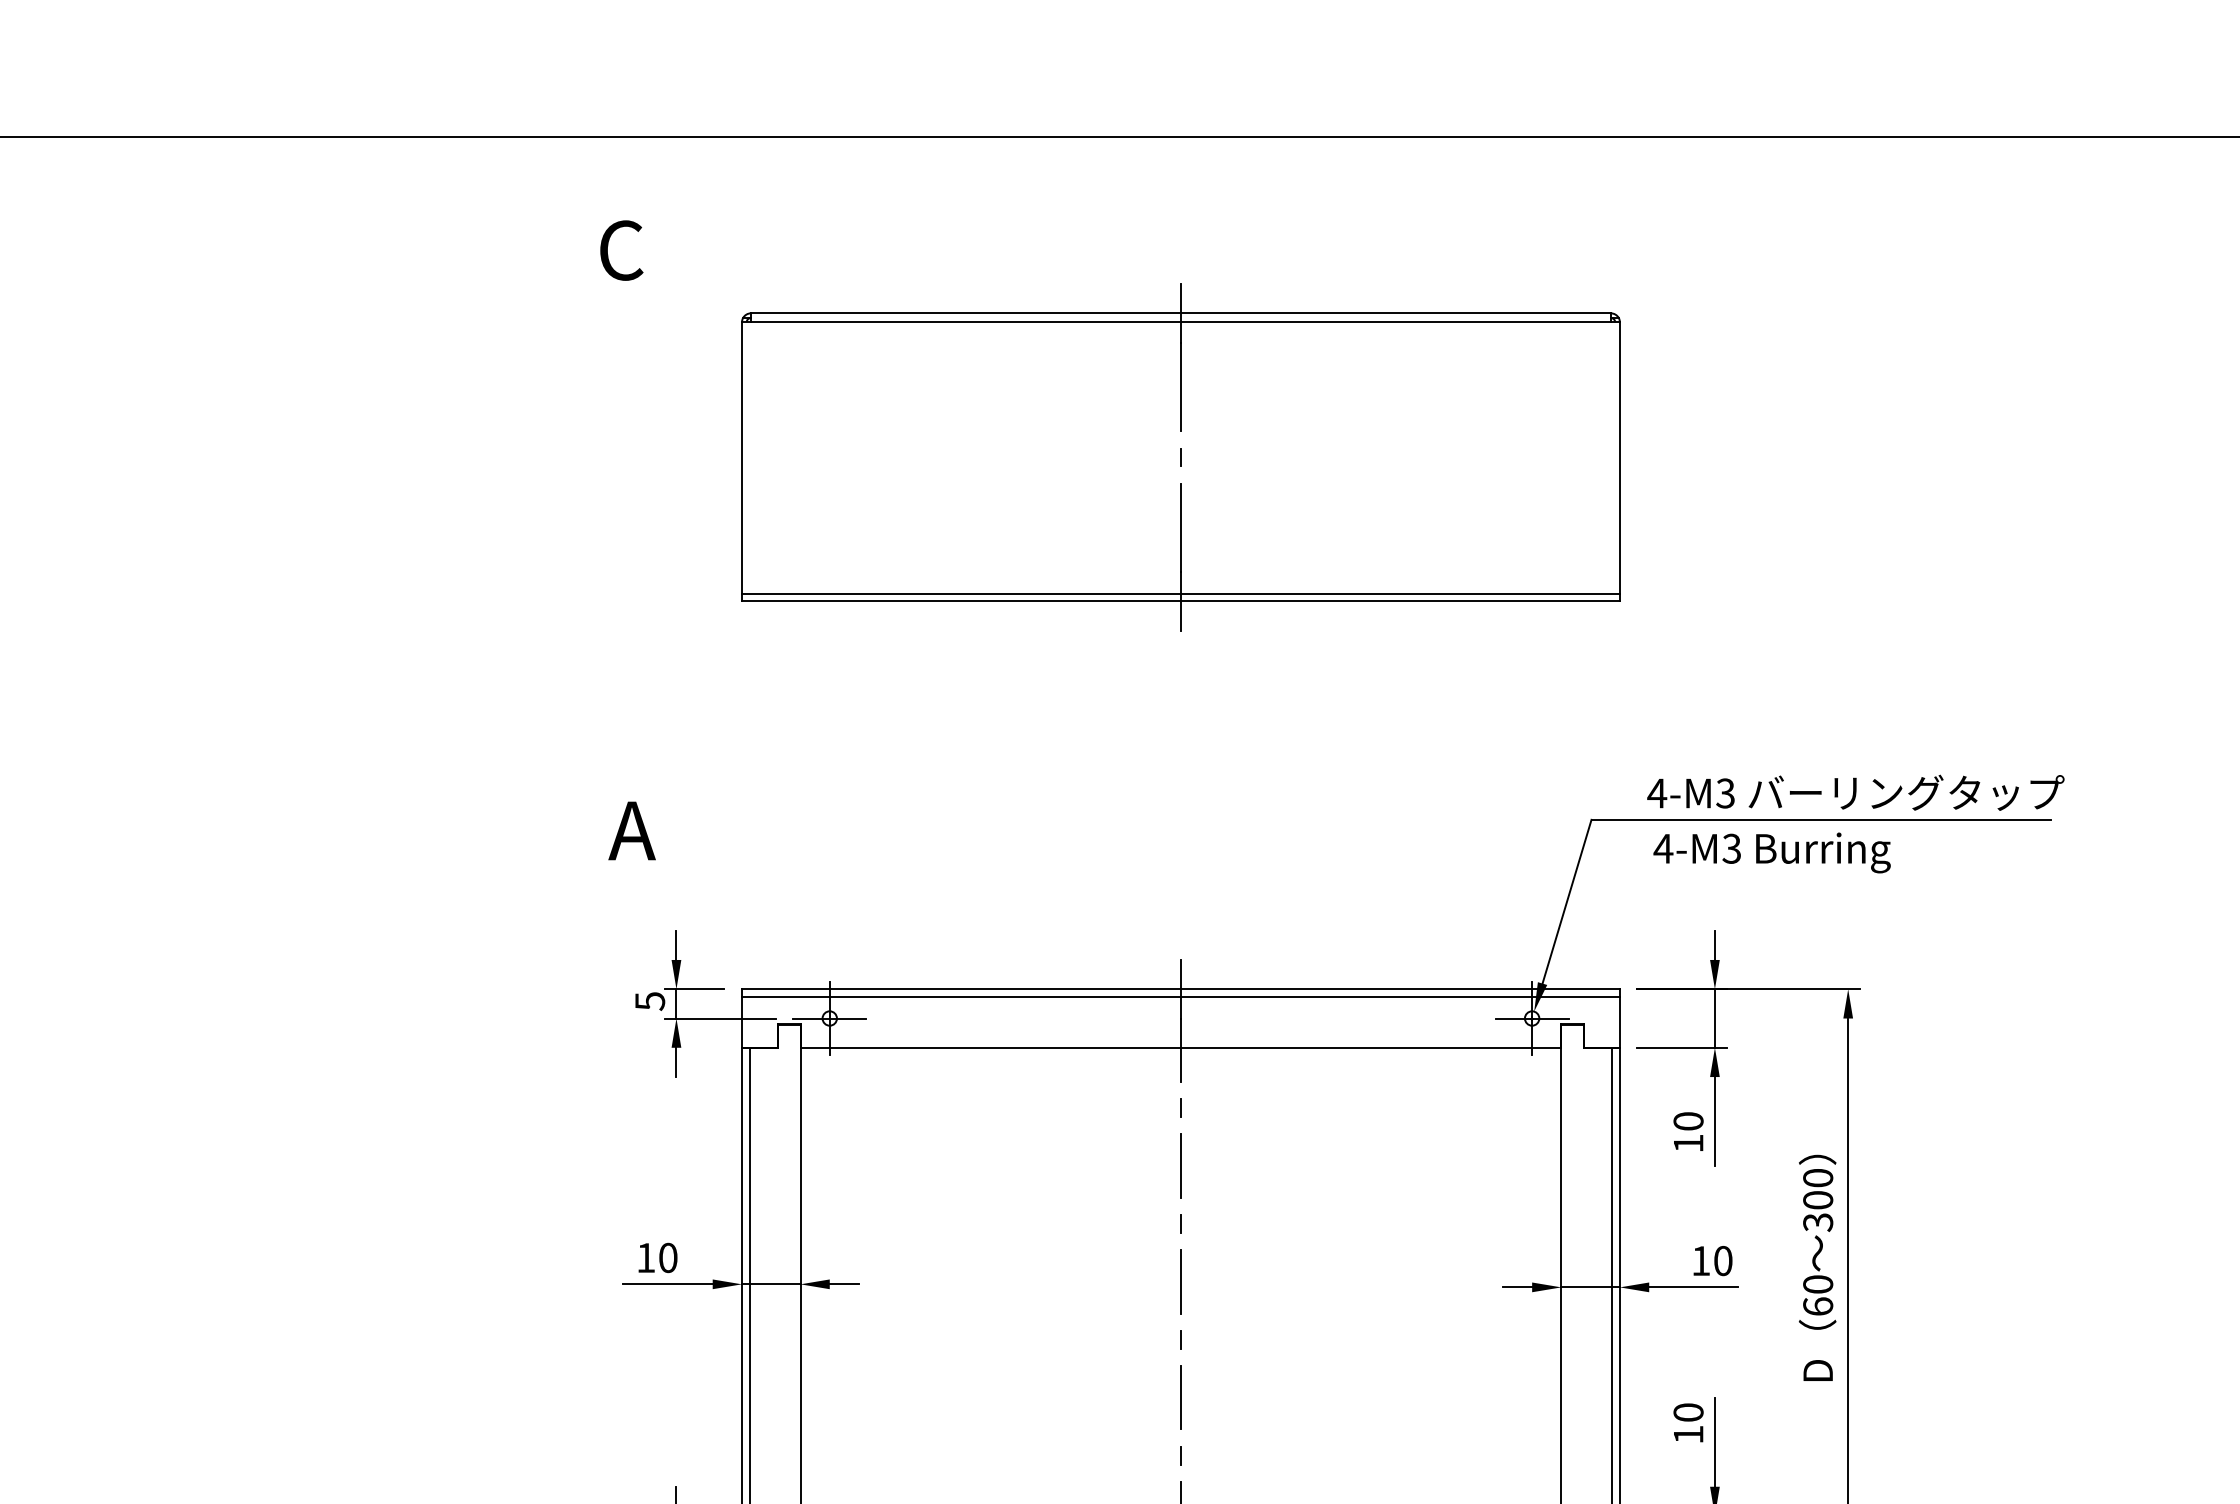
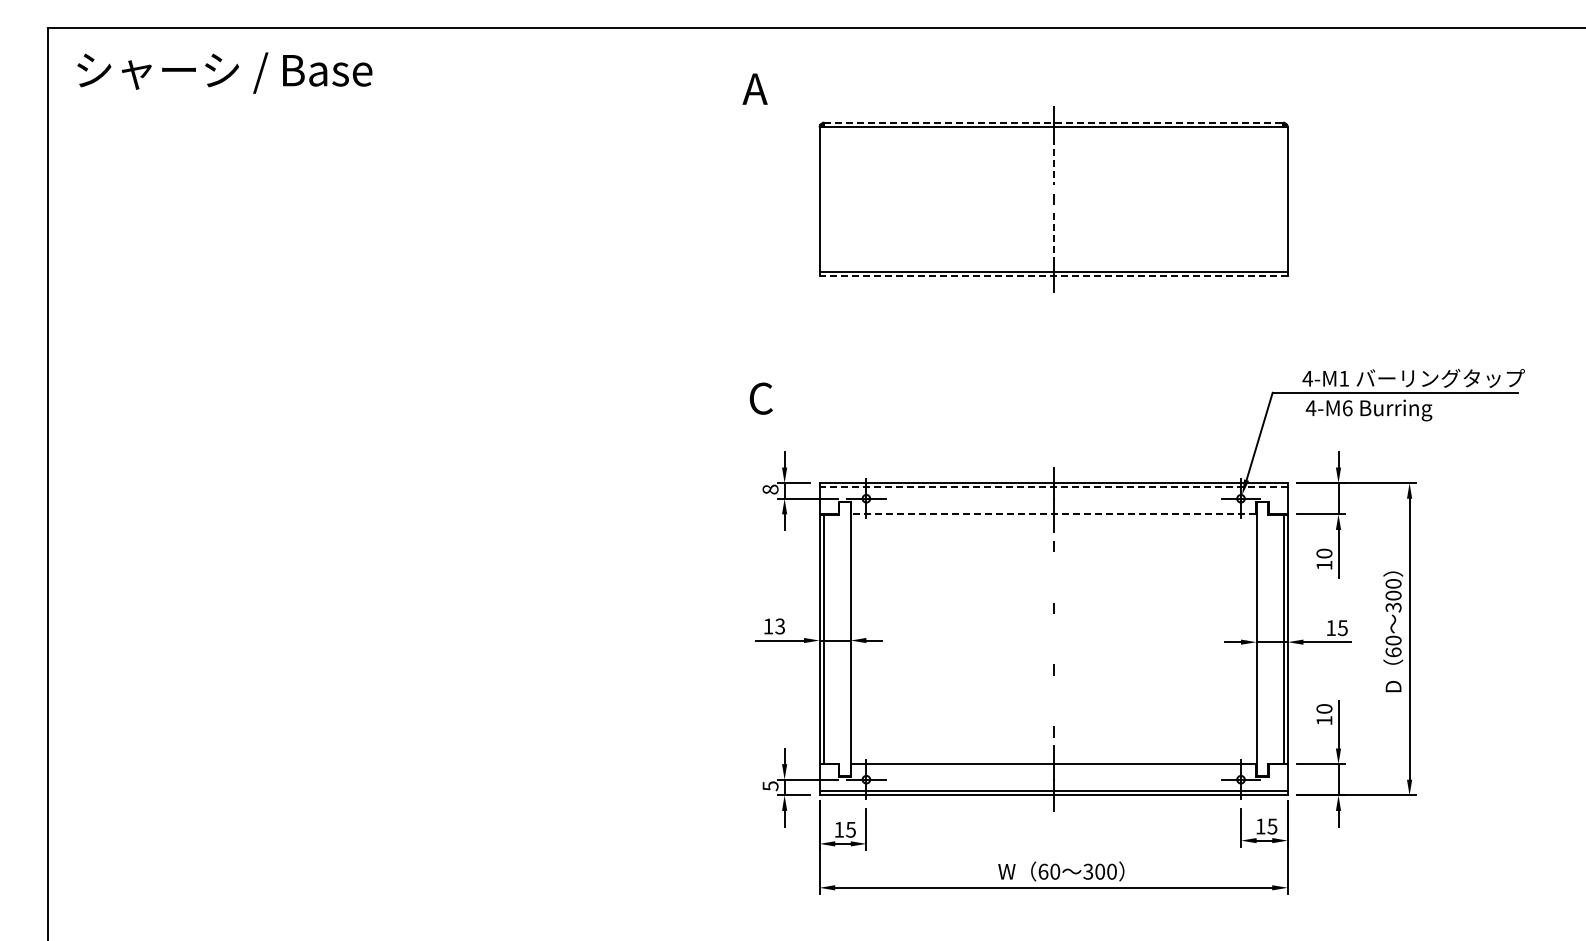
text: (619, 251) -> (754, 89), C -> A
line: (1182, 313) -> (1054, 122), solid -> dashed
line: (1180, 386) -> (1053, 161), solid -> dashed
line: (1180, 528) -> (1053, 237), solid -> dashed
line: (1180, 601) -> (1053, 276), solid -> dashed
text: (1724, 793) -> (1343, 378), 4-M3 -> 4-M1
text: (631, 830) -> (760, 398), A -> C
text: (1731, 849) -> (1347, 408), 4-M3 -> 4-M6
line: (1180, 997) -> (1053, 487), solid -> dashed
text: (649, 1001) -> (770, 489), 5 -> 8
line: (1180, 1048) -> (1053, 514), solid -> dashed
line: (1180, 1166) -> (1053, 577), removed
text: (668, 1257) -> (780, 626), 10 -> 13
text: (1722, 1259) -> (1342, 627), 10 -> 15
line: (1180, 1282) -> (1053, 639), removed
line: (1180, 1396) -> (1053, 700), removed

